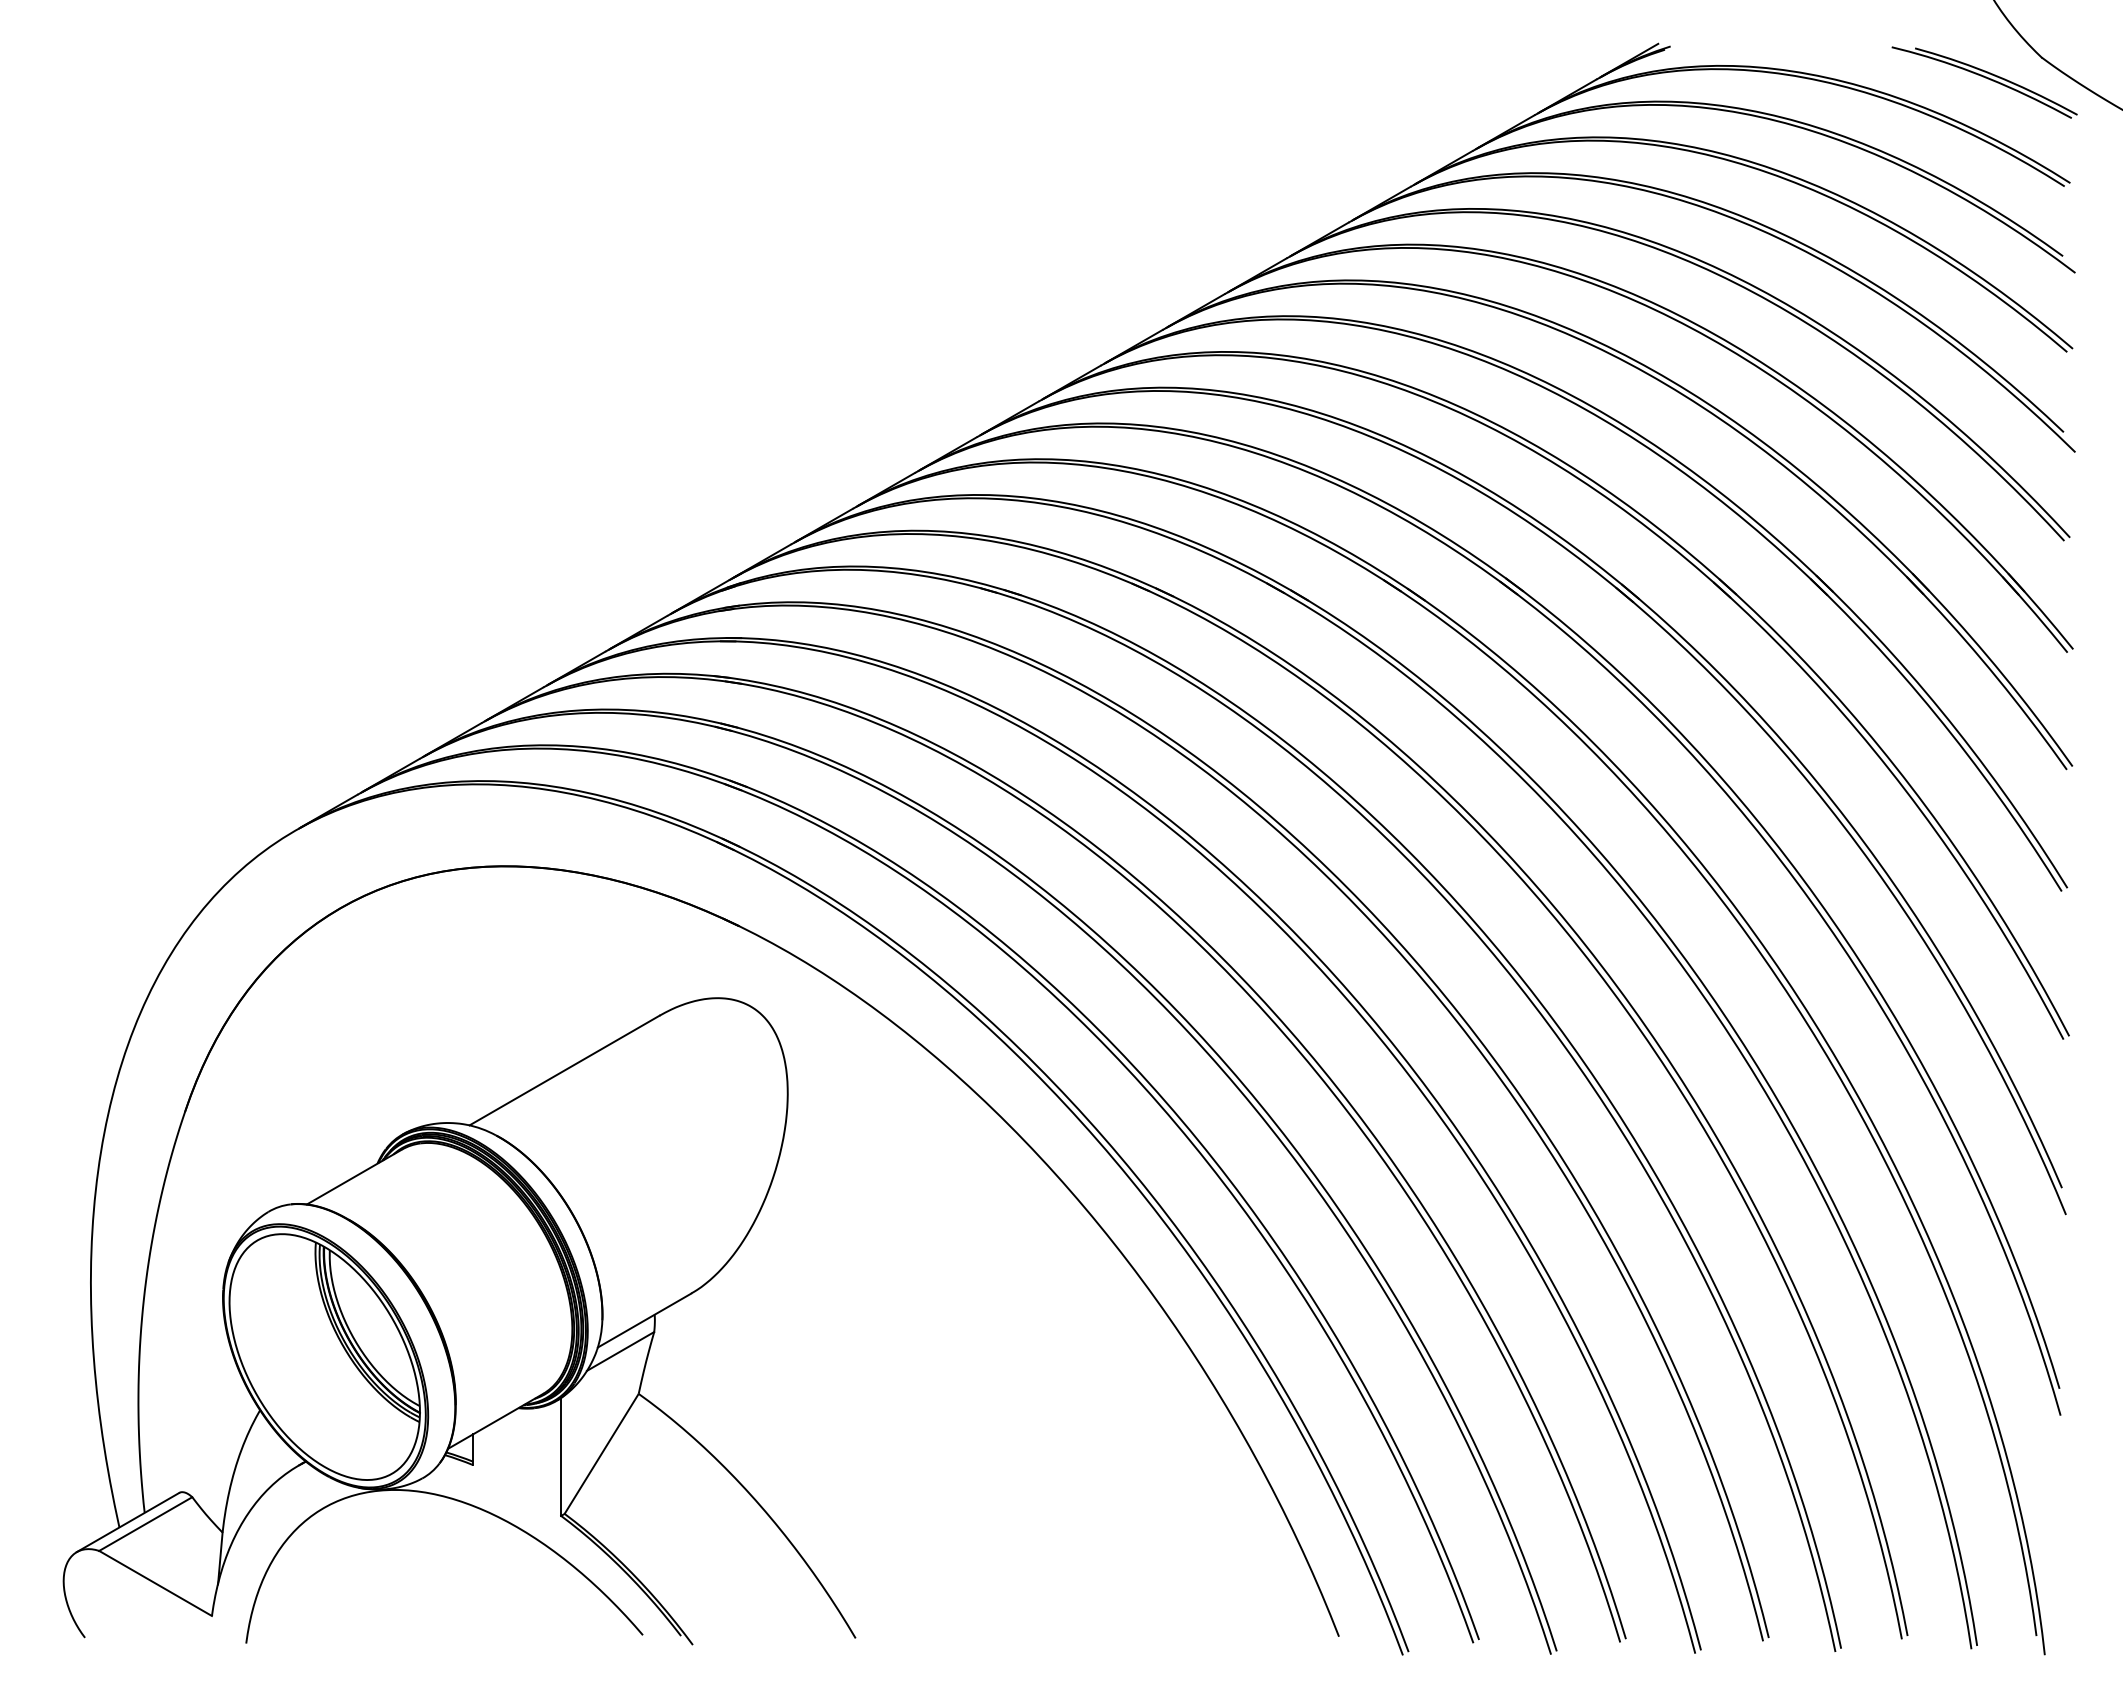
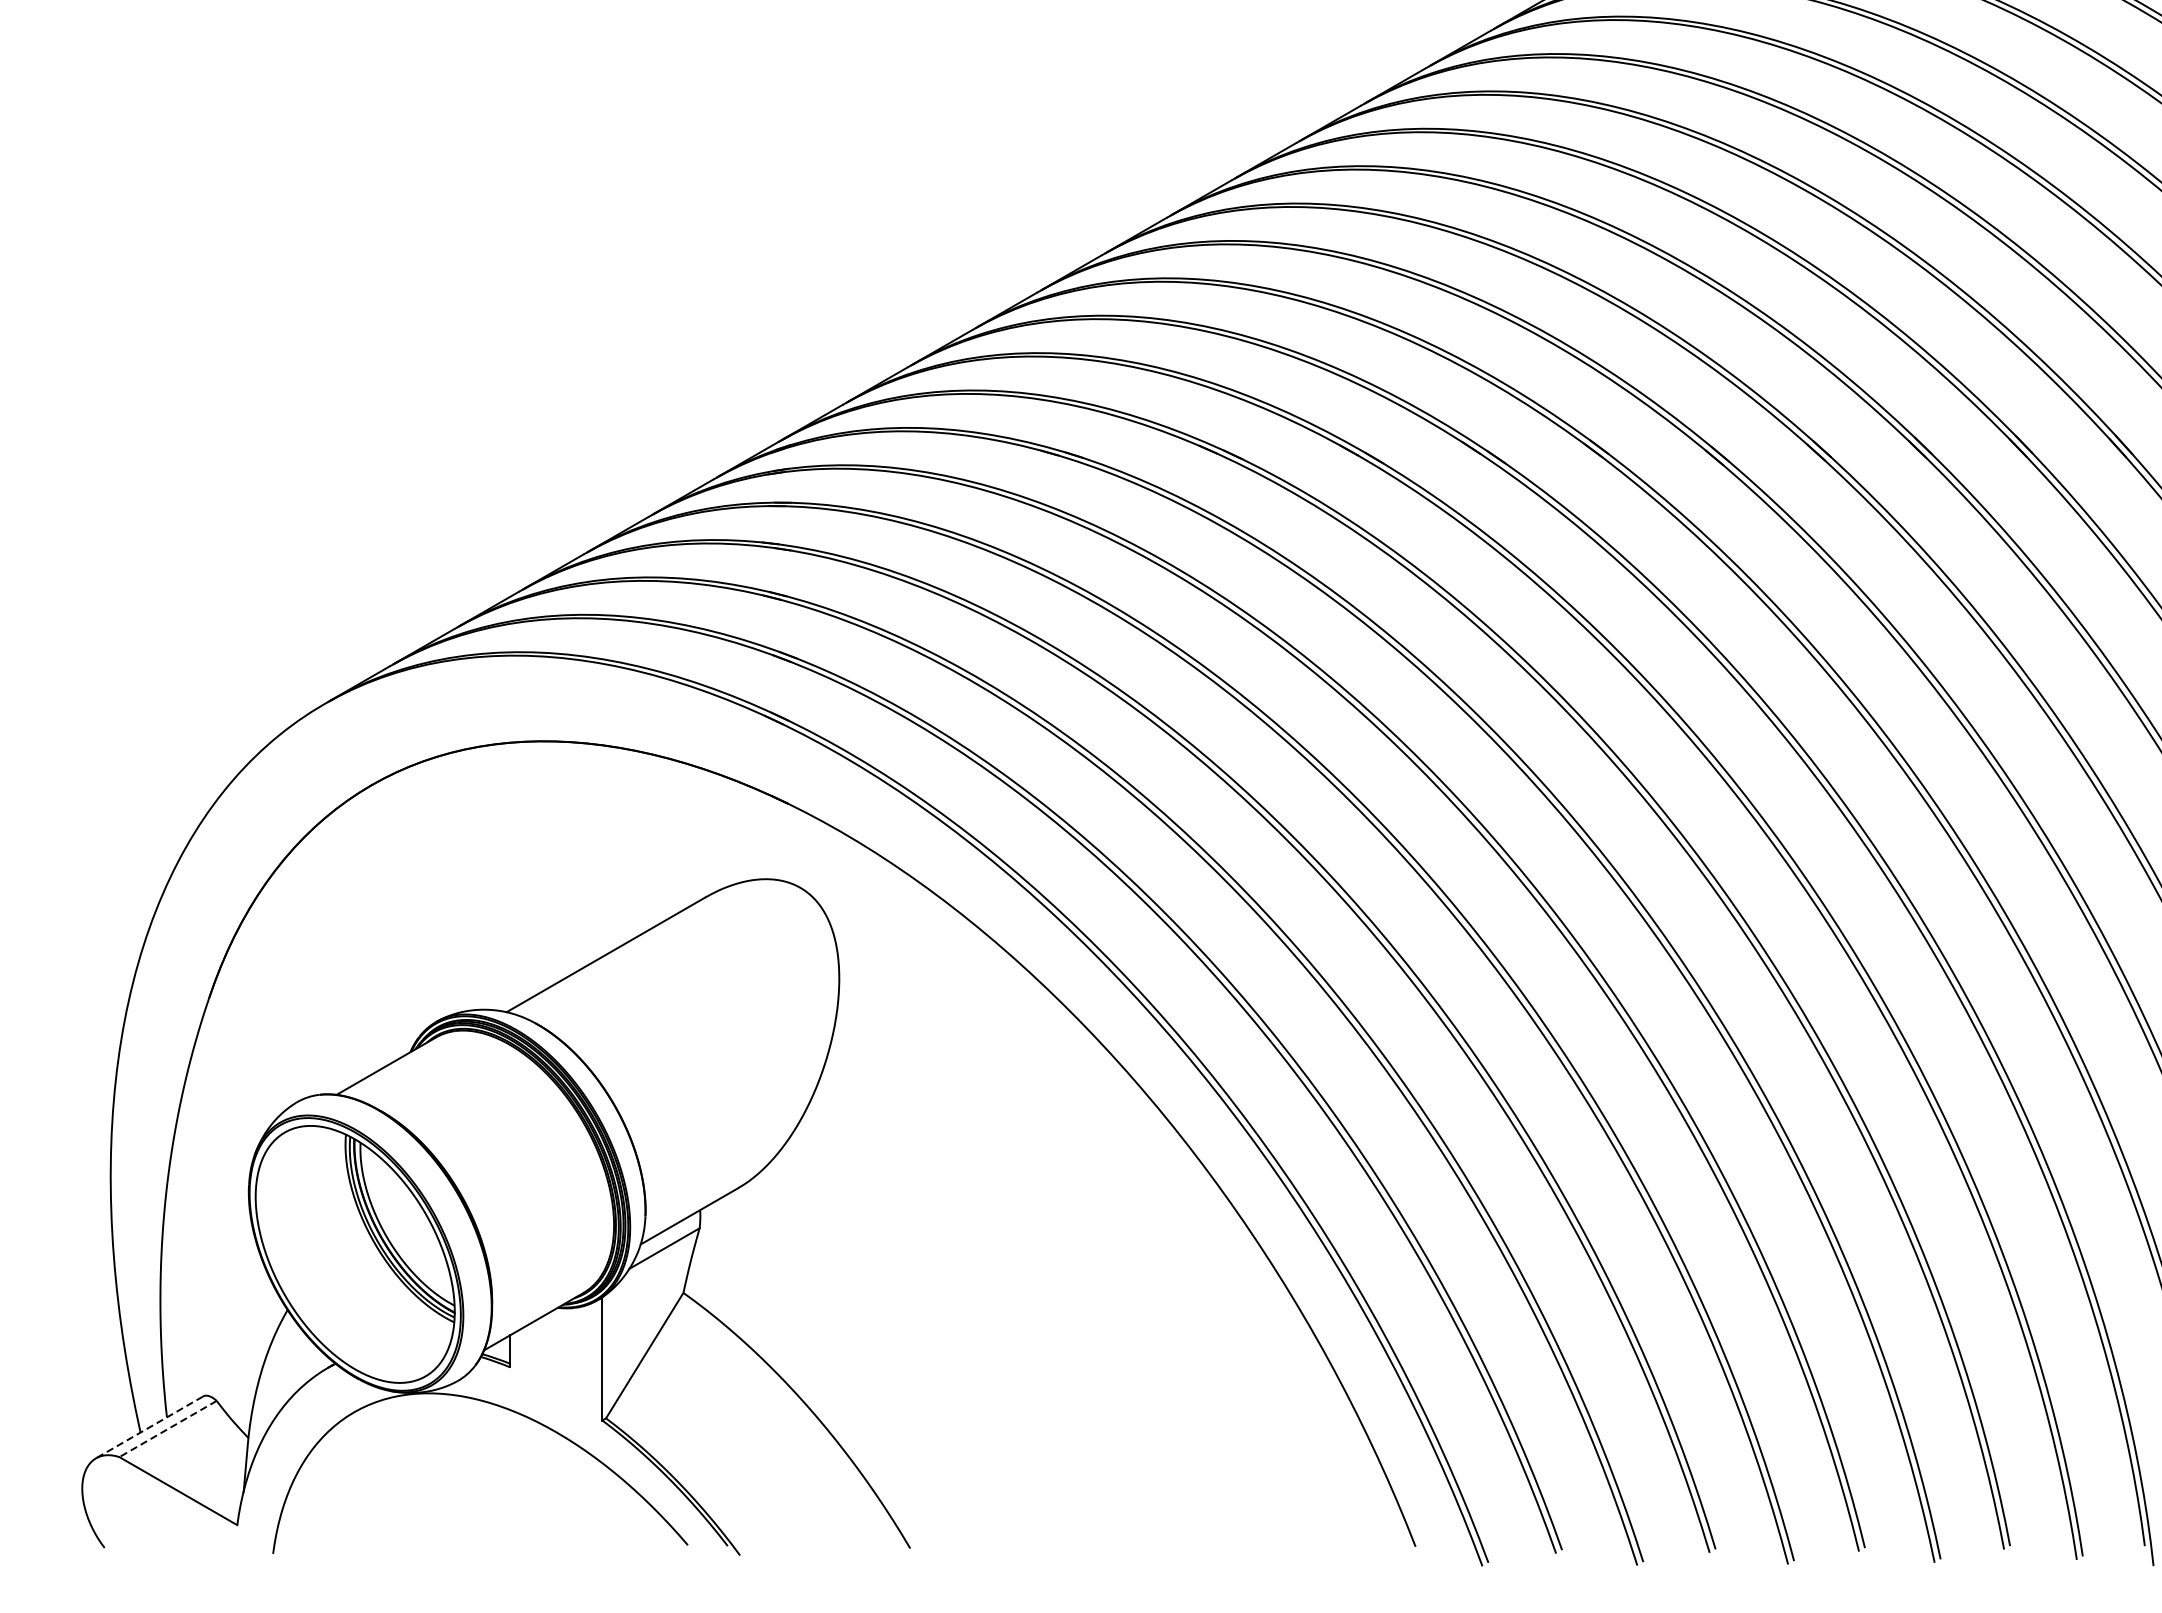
line: (127, 1522) -> (148, 1427), solid -> dashed
line: (145, 1524) -> (167, 1429), solid -> dashed

